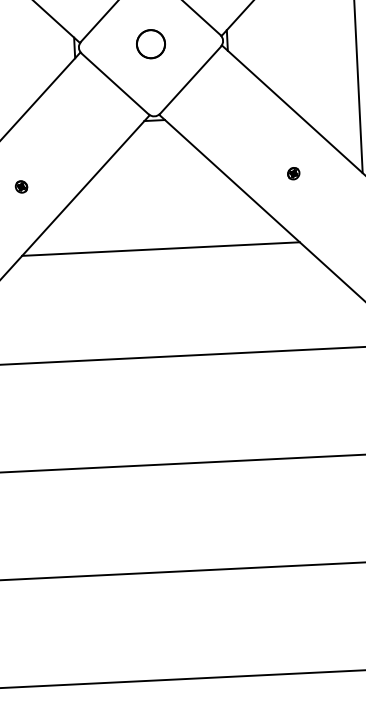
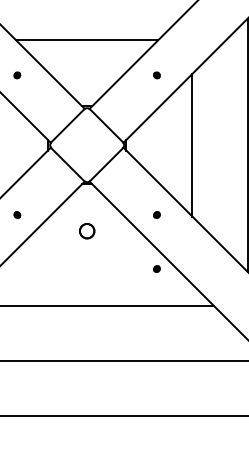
circle: (151, 44) -> (87, 231), moved
line: (159, 249) -> (86, 250), removed
part: (297, 277) -> (156, 268), added

